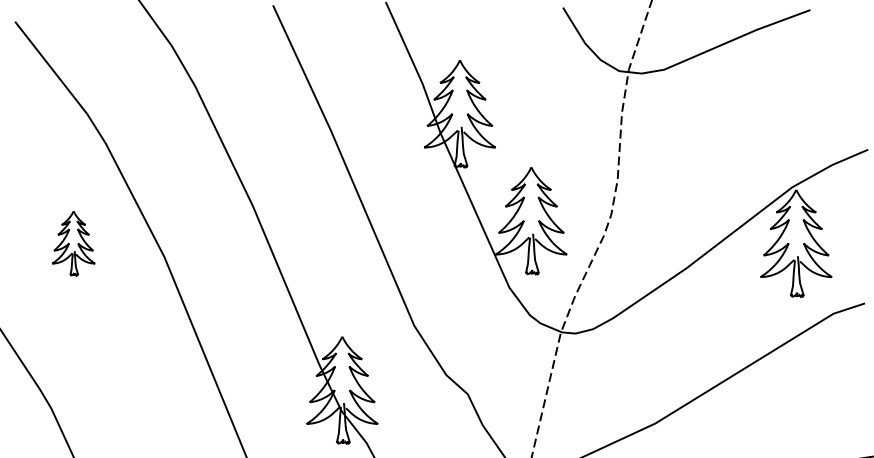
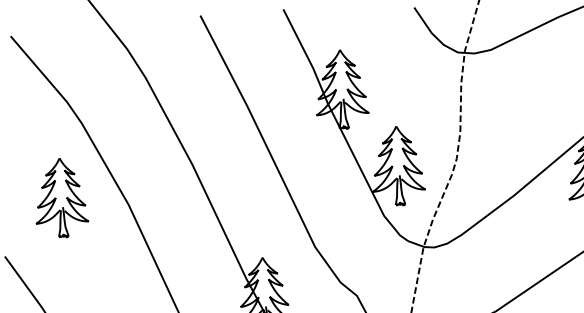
part: (73, 243) -> (61, 197), size x1.67

